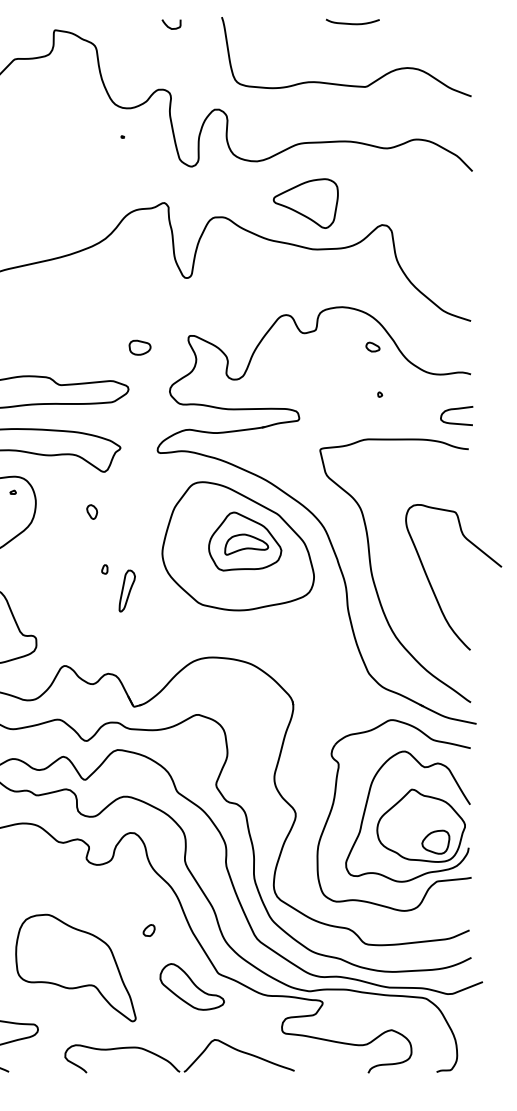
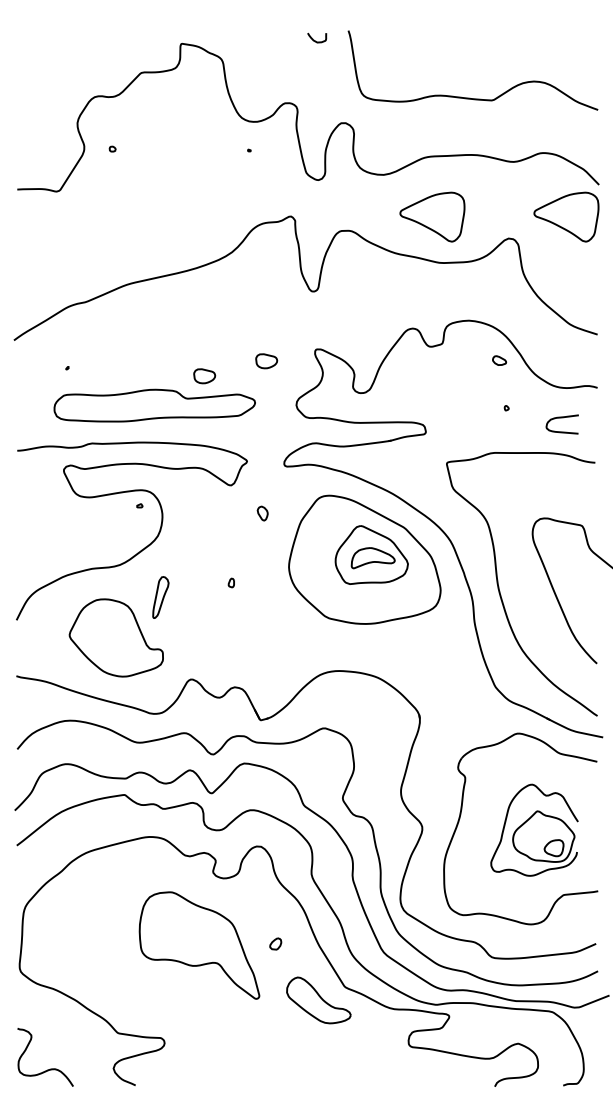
curve: (352, 22) -> (479, 36), removed
curve: (168, 25) -> (314, 39), moved
part: (439, 202) -> (566, 216), added
part: (77, 362) -> (204, 376), added
curve: (455, 409) -> (561, 418), moved
part: (91, 511) -> (262, 513), moved
part: (126, 590) -> (160, 597), moved
part: (407, 816) -> (534, 830), size x0.7
part: (75, 967) -> (199, 945), moved
part: (171, 1062) -> (298, 1076), removed

